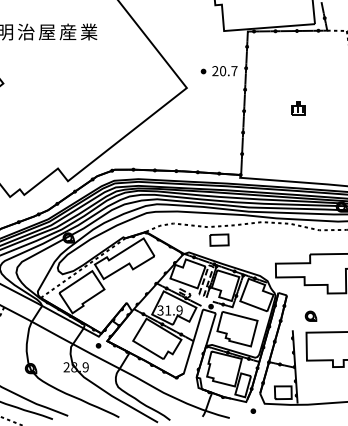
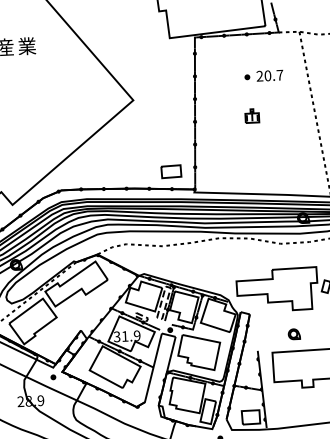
part: (218, 71) -> (263, 76), moved
part: (219, 239) -> (171, 171), moved
part: (310, 315) -> (293, 333), moved

